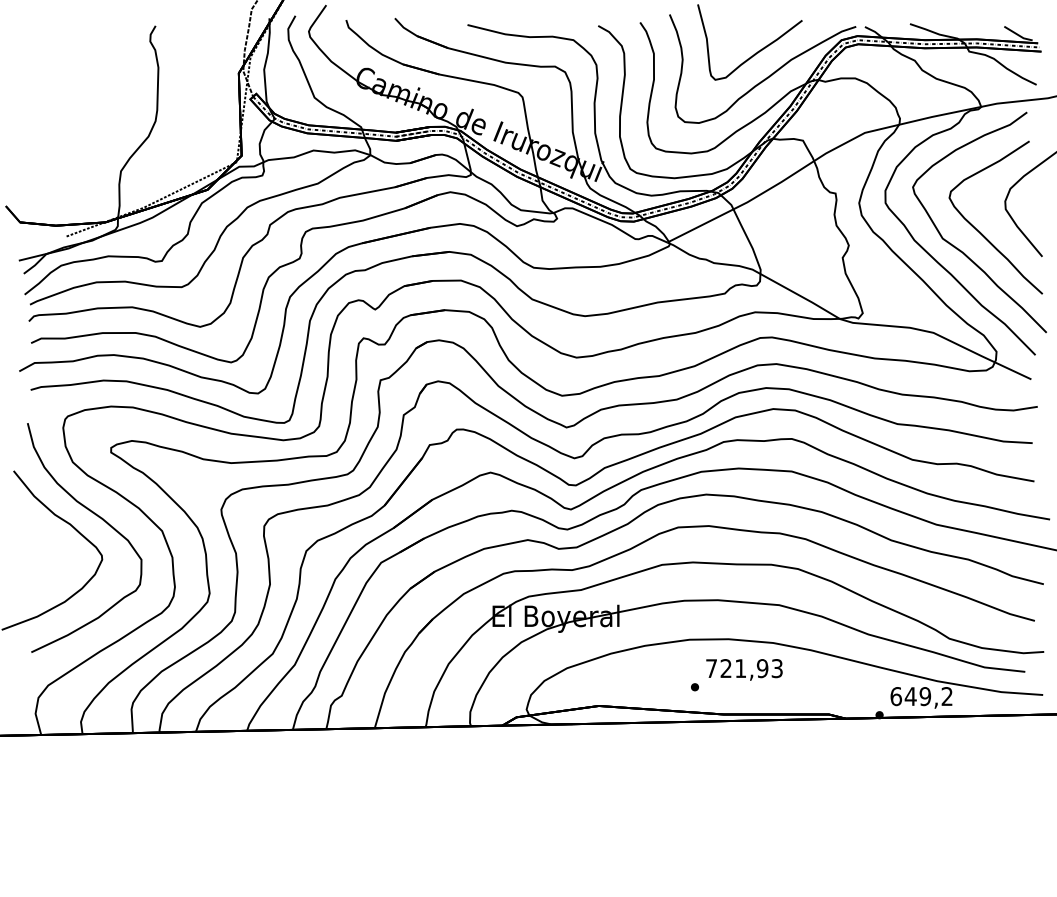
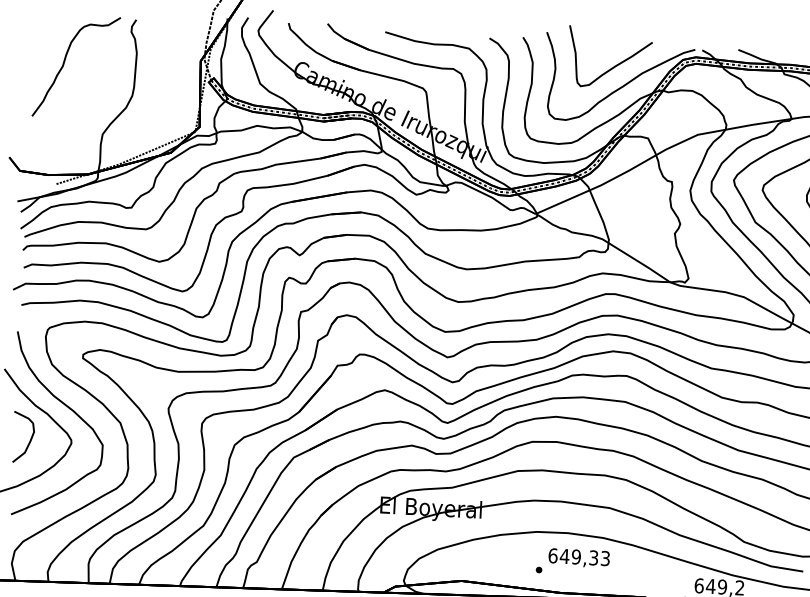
curve: (68, 87) -> (64, 65), added
curve: (49, 559) -> (29, 441), added
text: (737, 668) -> (573, 556), 721,93 -> 649,33

